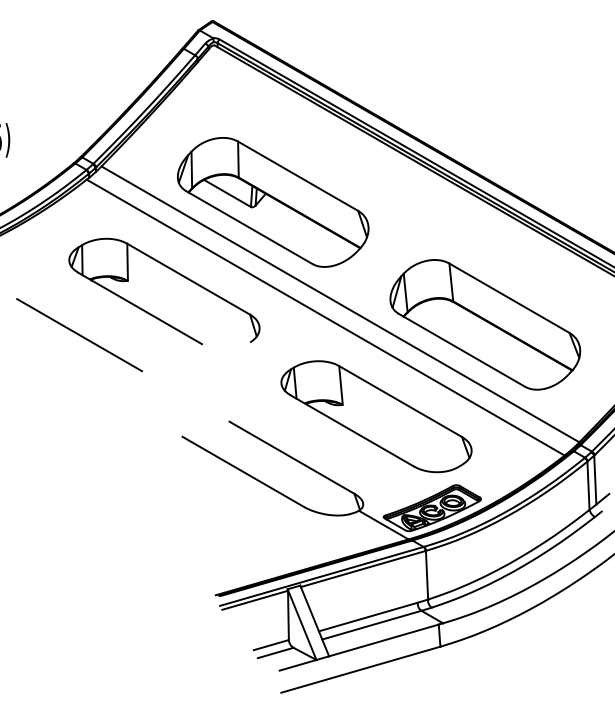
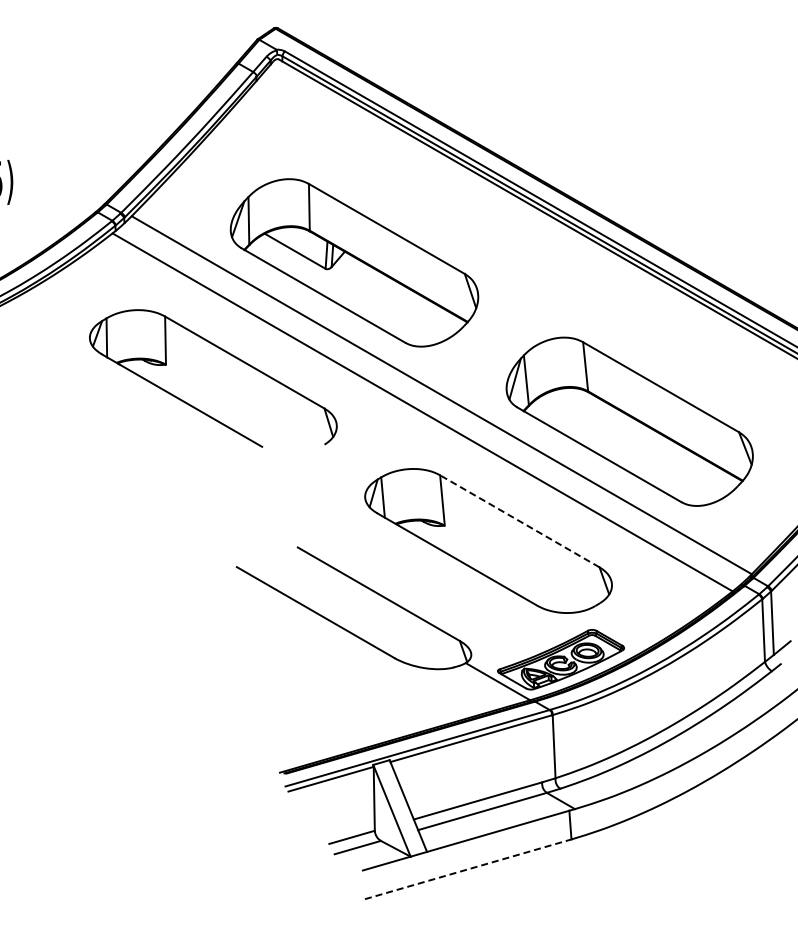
line: (79, 334) -> (103, 434), removed
line: (400, 401) -> (519, 521), solid -> dashed
line: (361, 669) -> (468, 869), solid -> dashed

